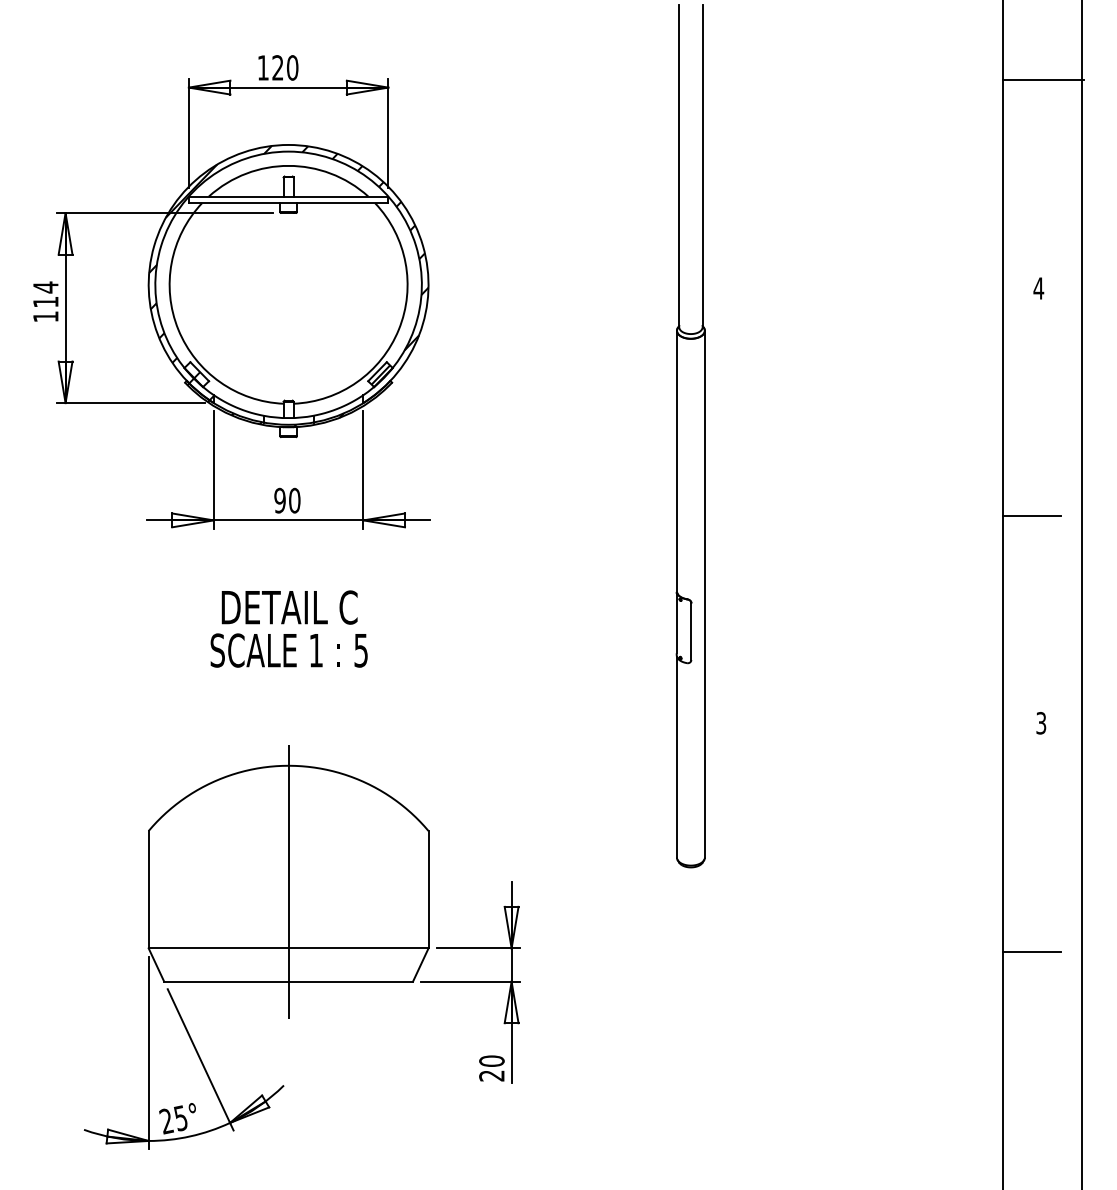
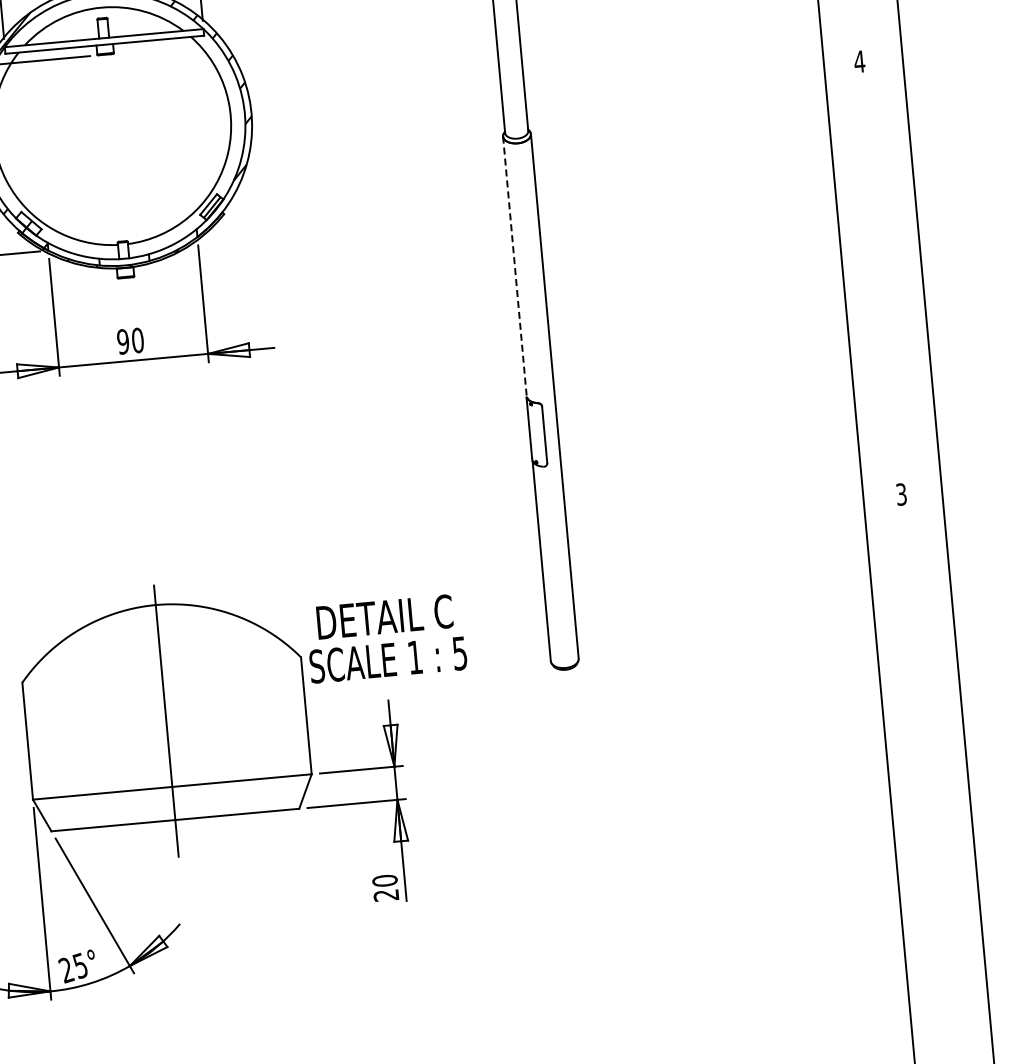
line: (676, 462) -> (514, 267), solid -> dashed
line: (1032, 516) -> (874, 289), removed
text: (288, 628) -> (385, 638), moved
line: (1032, 951) -> (913, 722), removed

